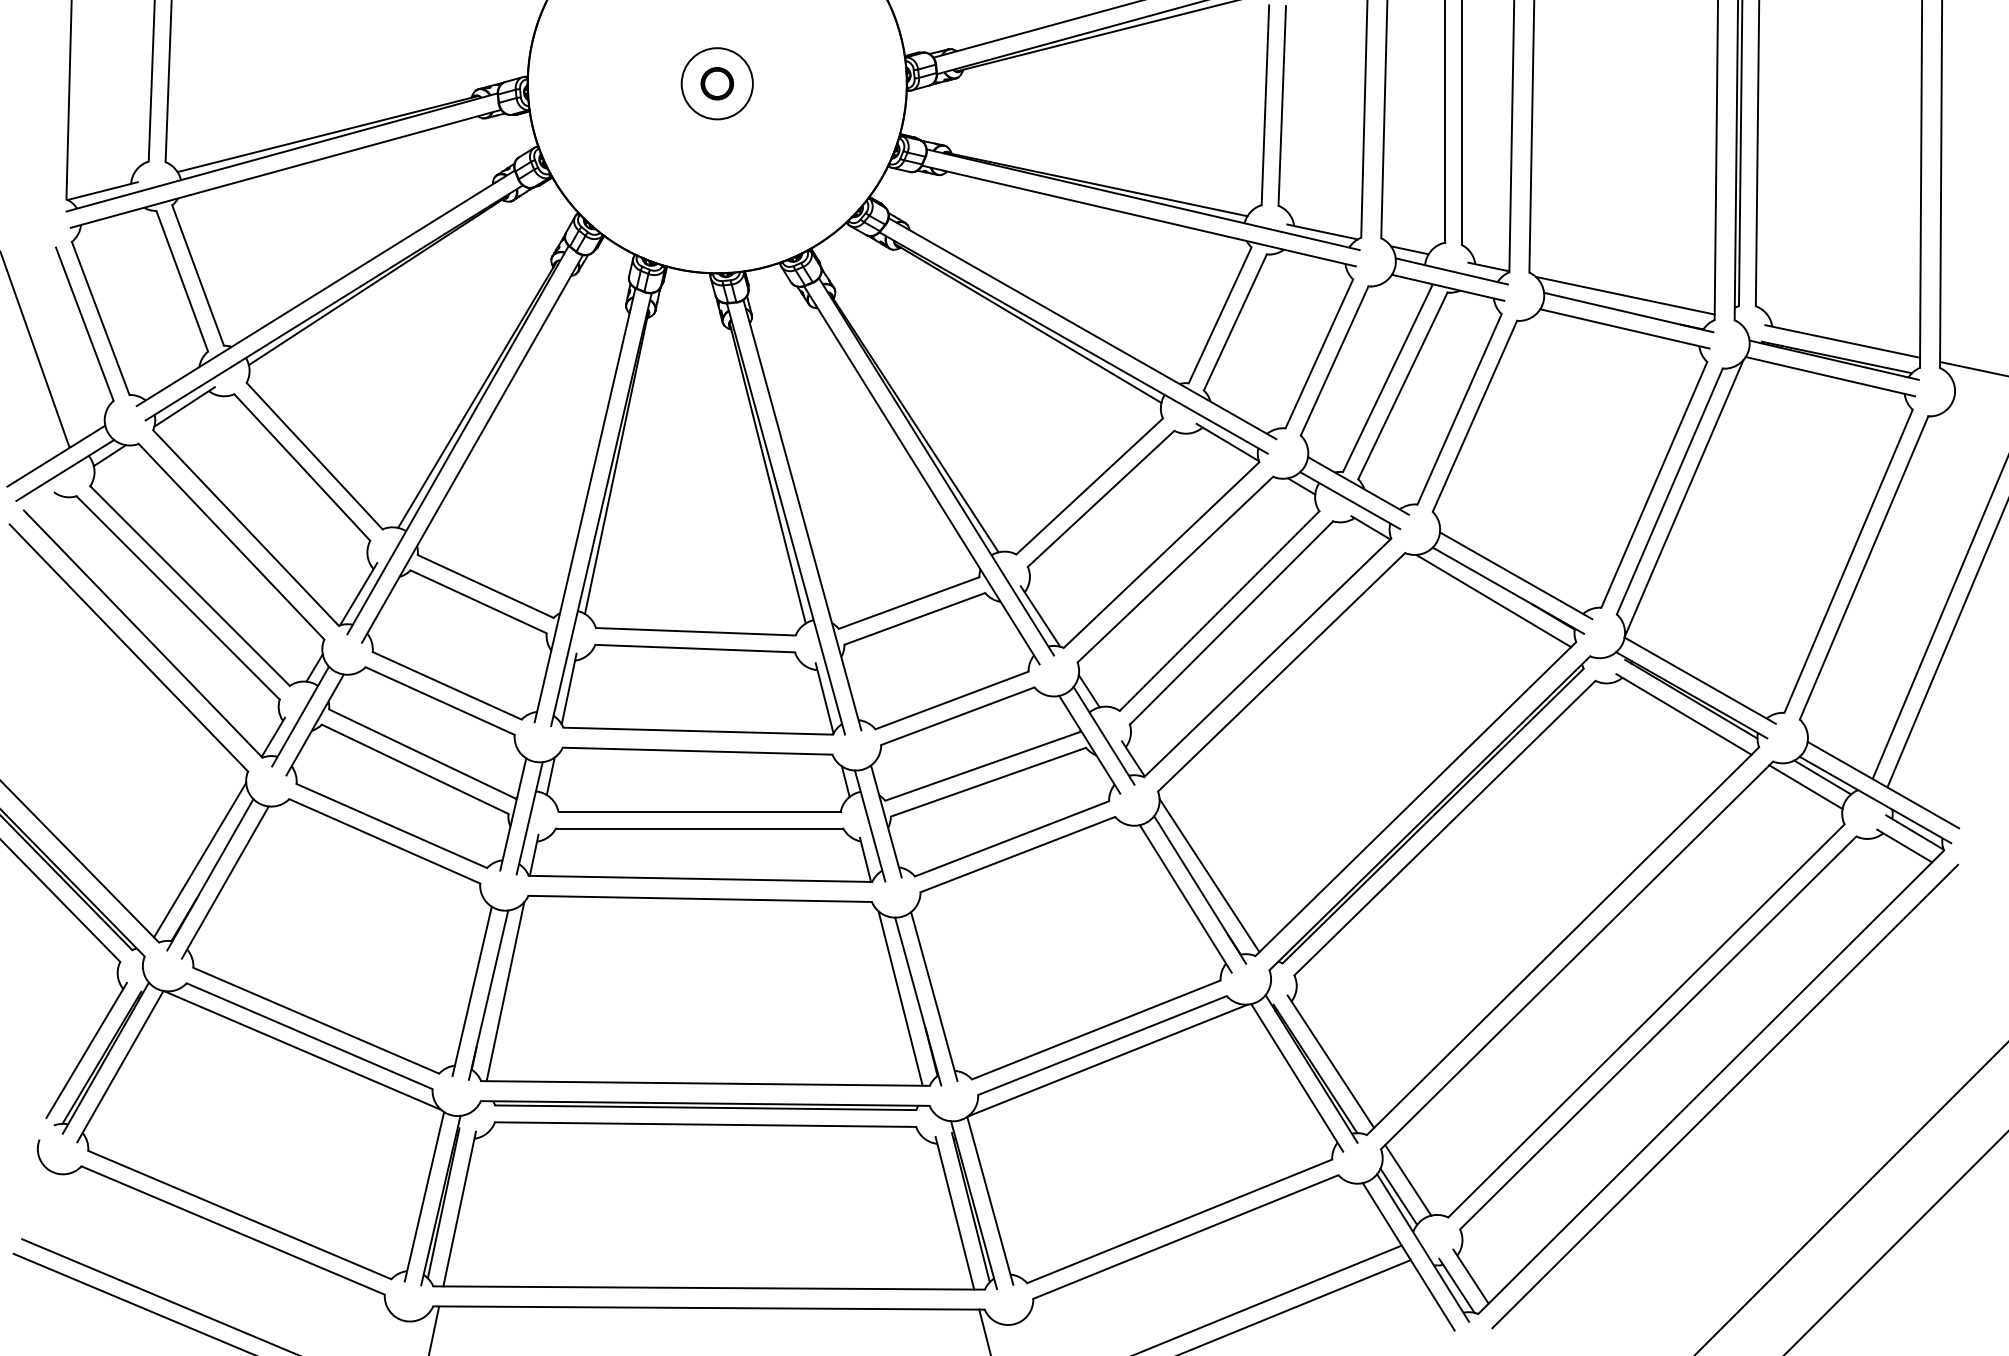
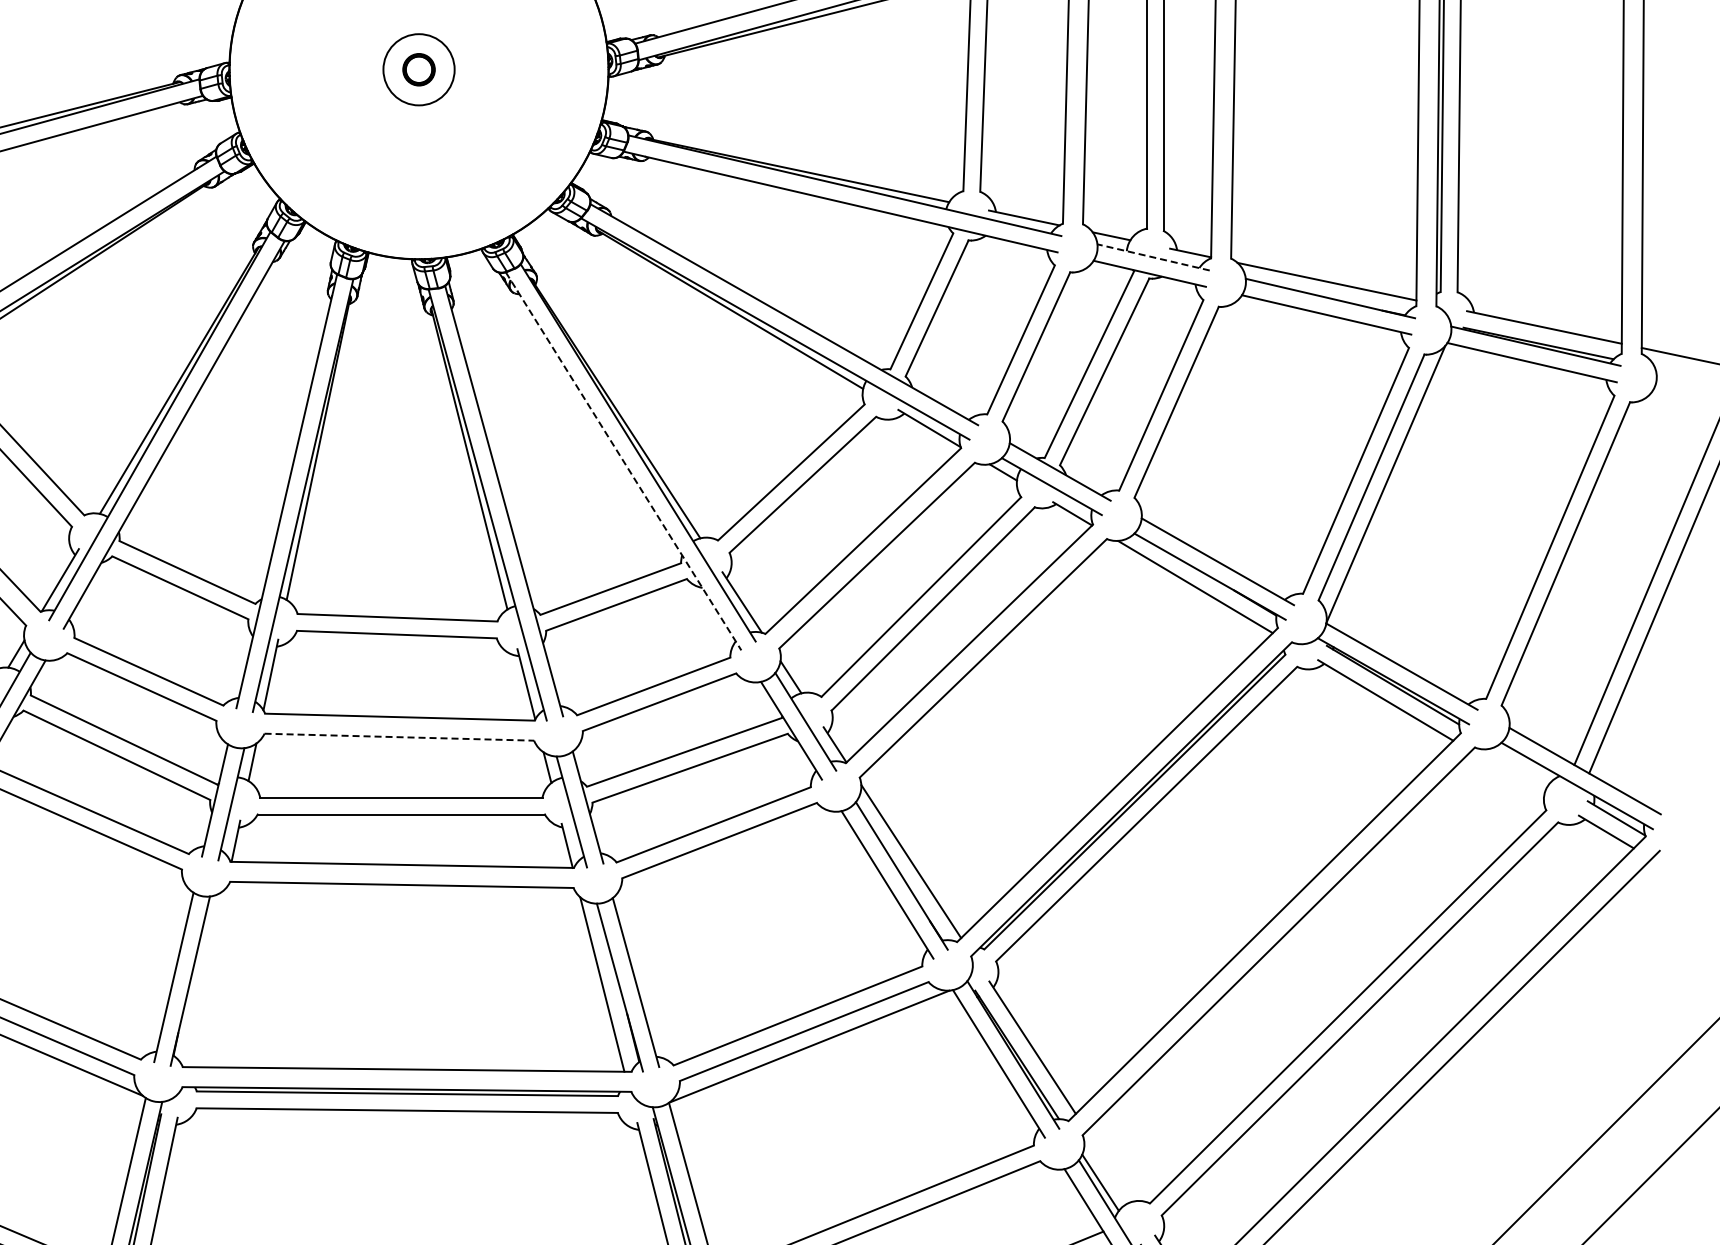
line: (1451, 271) -> (1153, 257), solid -> dashed
line: (921, 475) -> (623, 461), solid -> dashed
line: (697, 751) -> (399, 737), solid -> dashed
line: (1822, 777) -> (1524, 763), removed
line: (1805, 787) -> (1507, 773), removed
line: (505, 991) -> (207, 977), removed
line: (1408, 1180) -> (1110, 1166), removed

